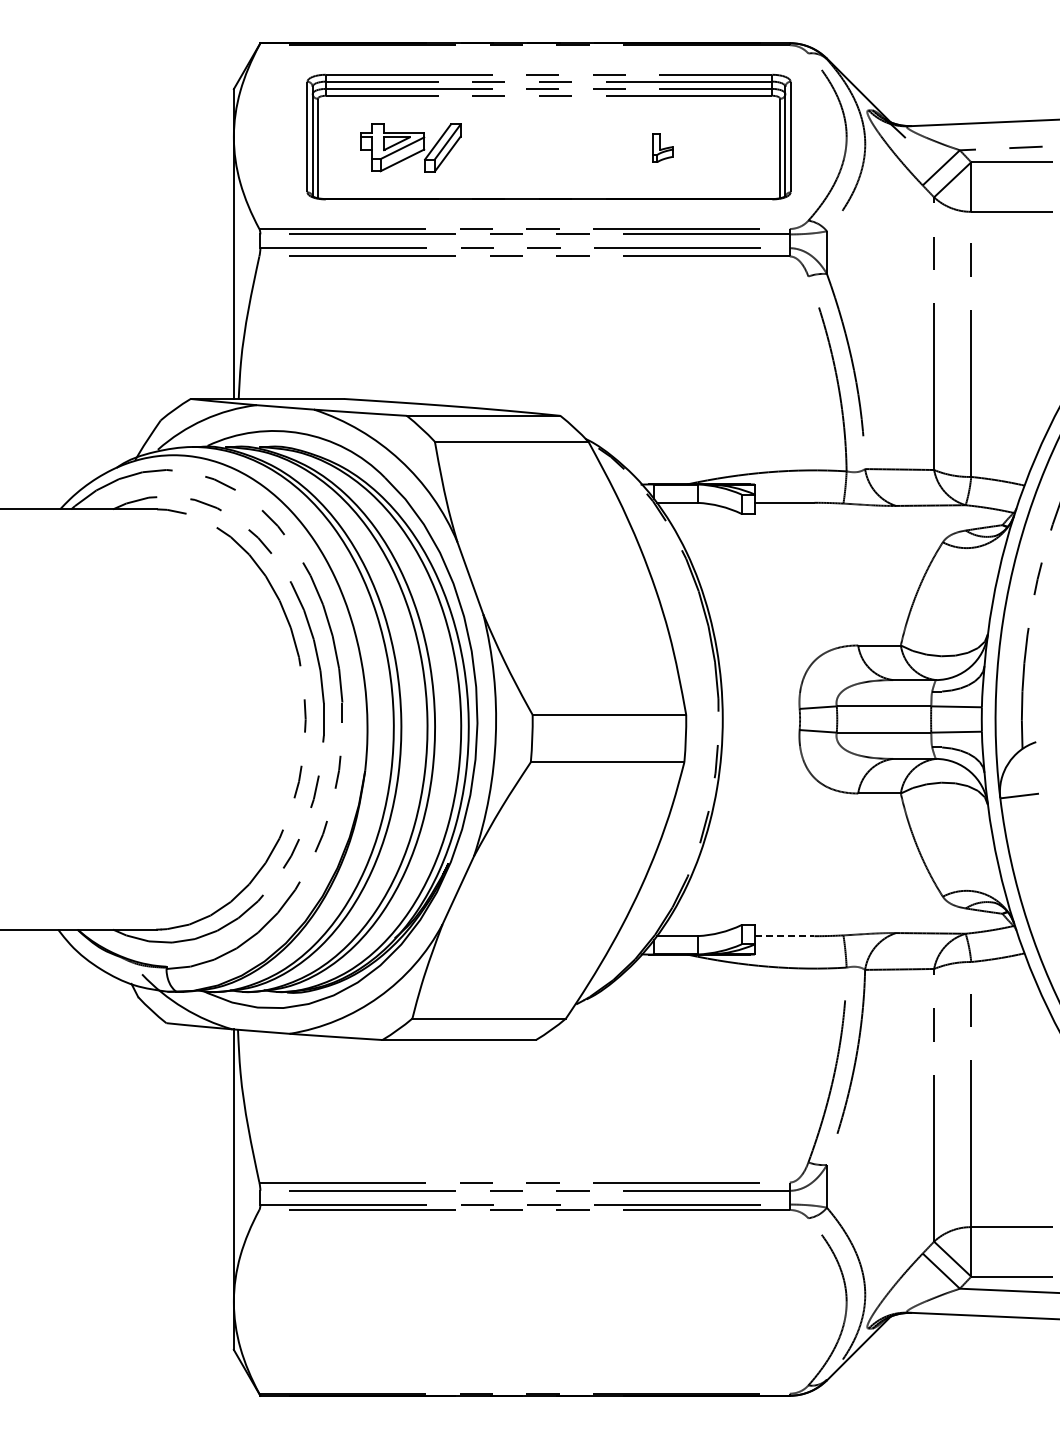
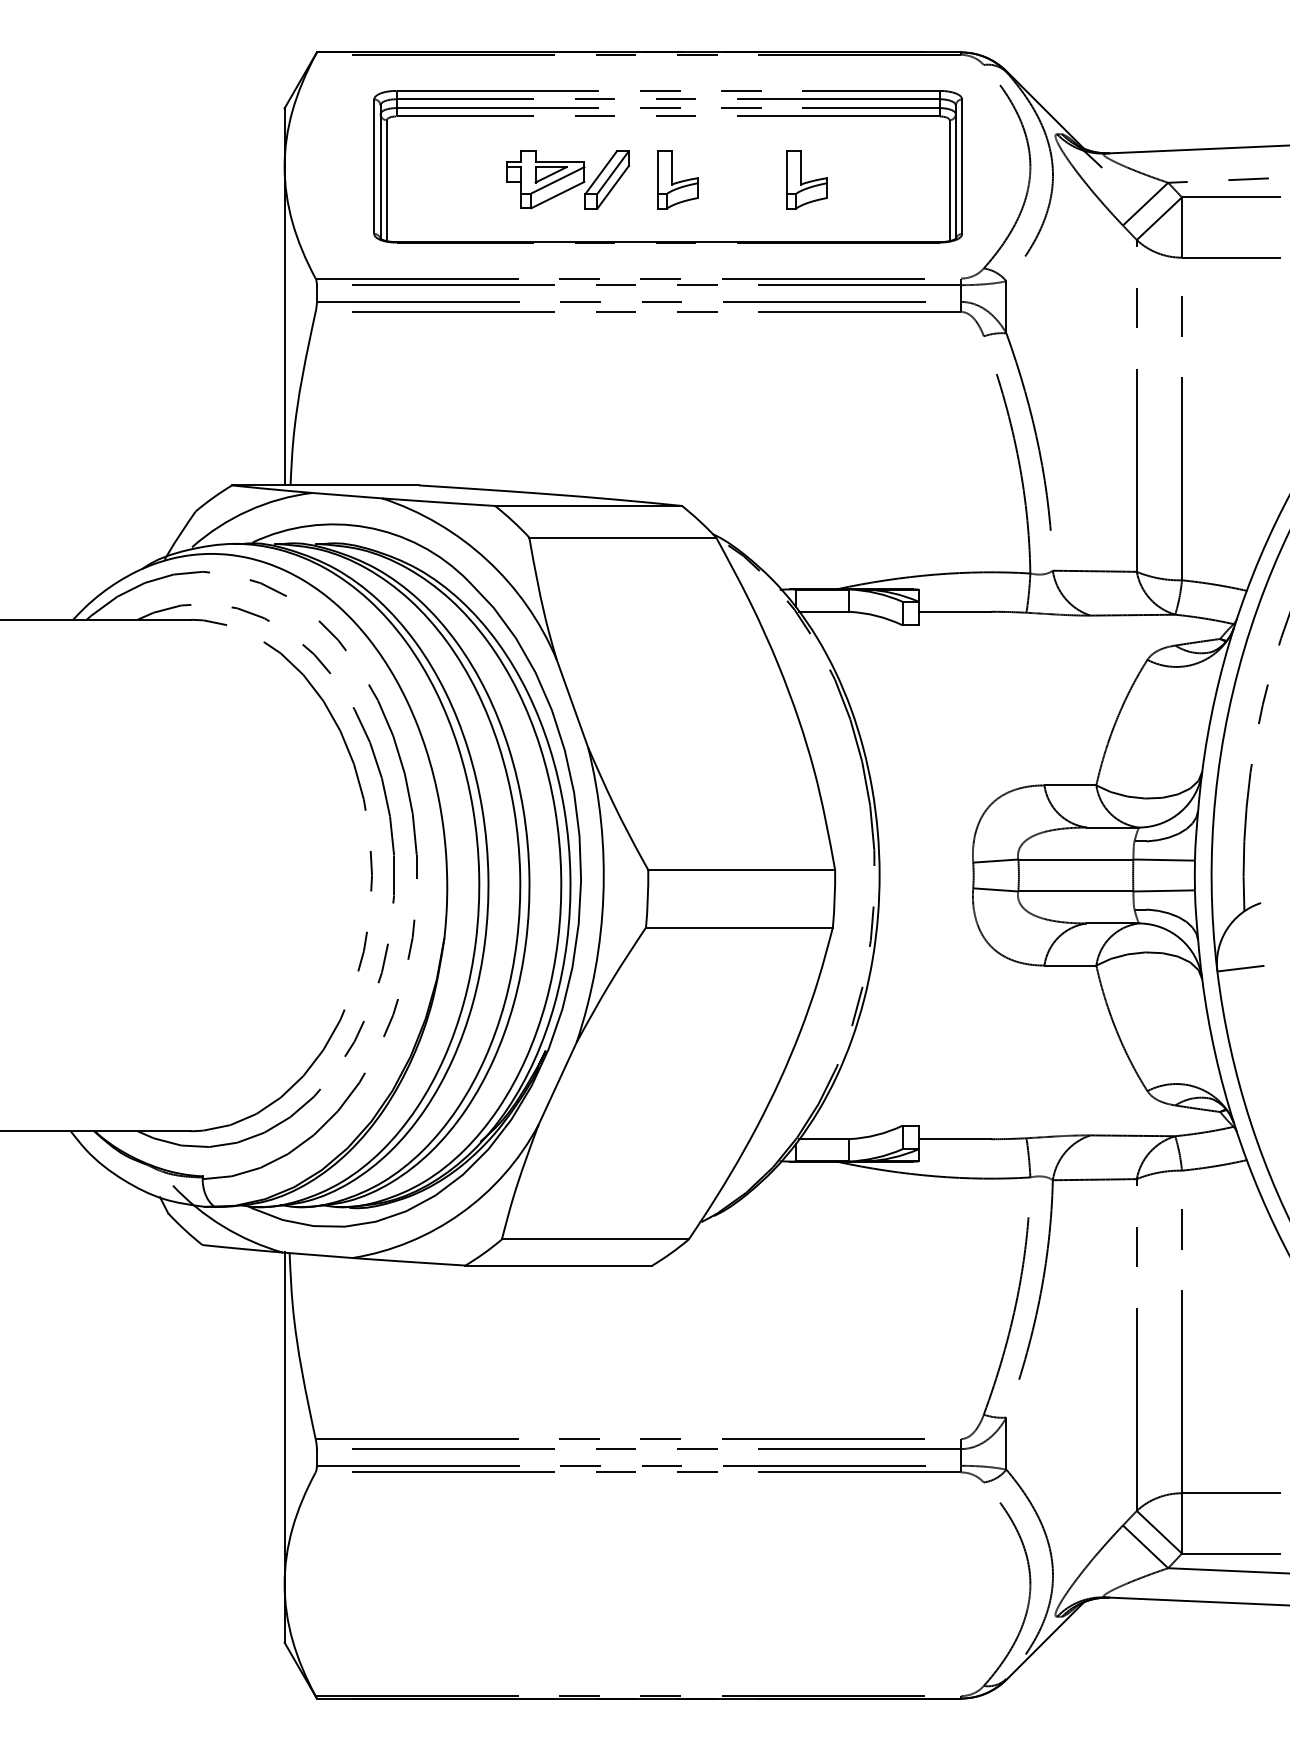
part: (410, 147) -> (567, 179), moved
part: (556, 147) -> (677, 179), added
part: (662, 147) -> (806, 179), size x1.67
line: (784, 936) -> (954, 1139), dashed -> solid

